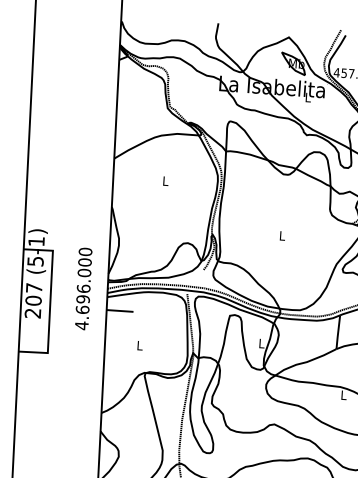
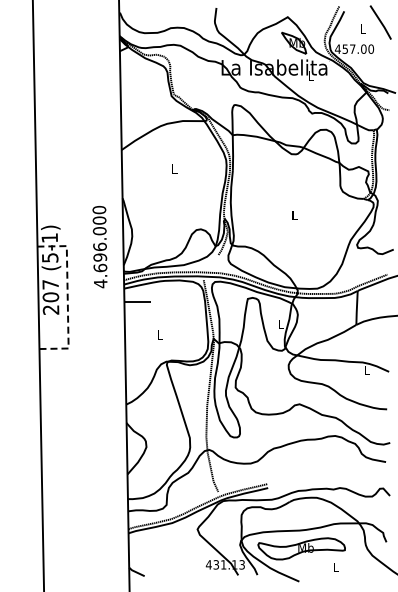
text: (83, 289) -> (99, 247), moved
line: (50, 301) -> (67, 296), solid -> dashed

